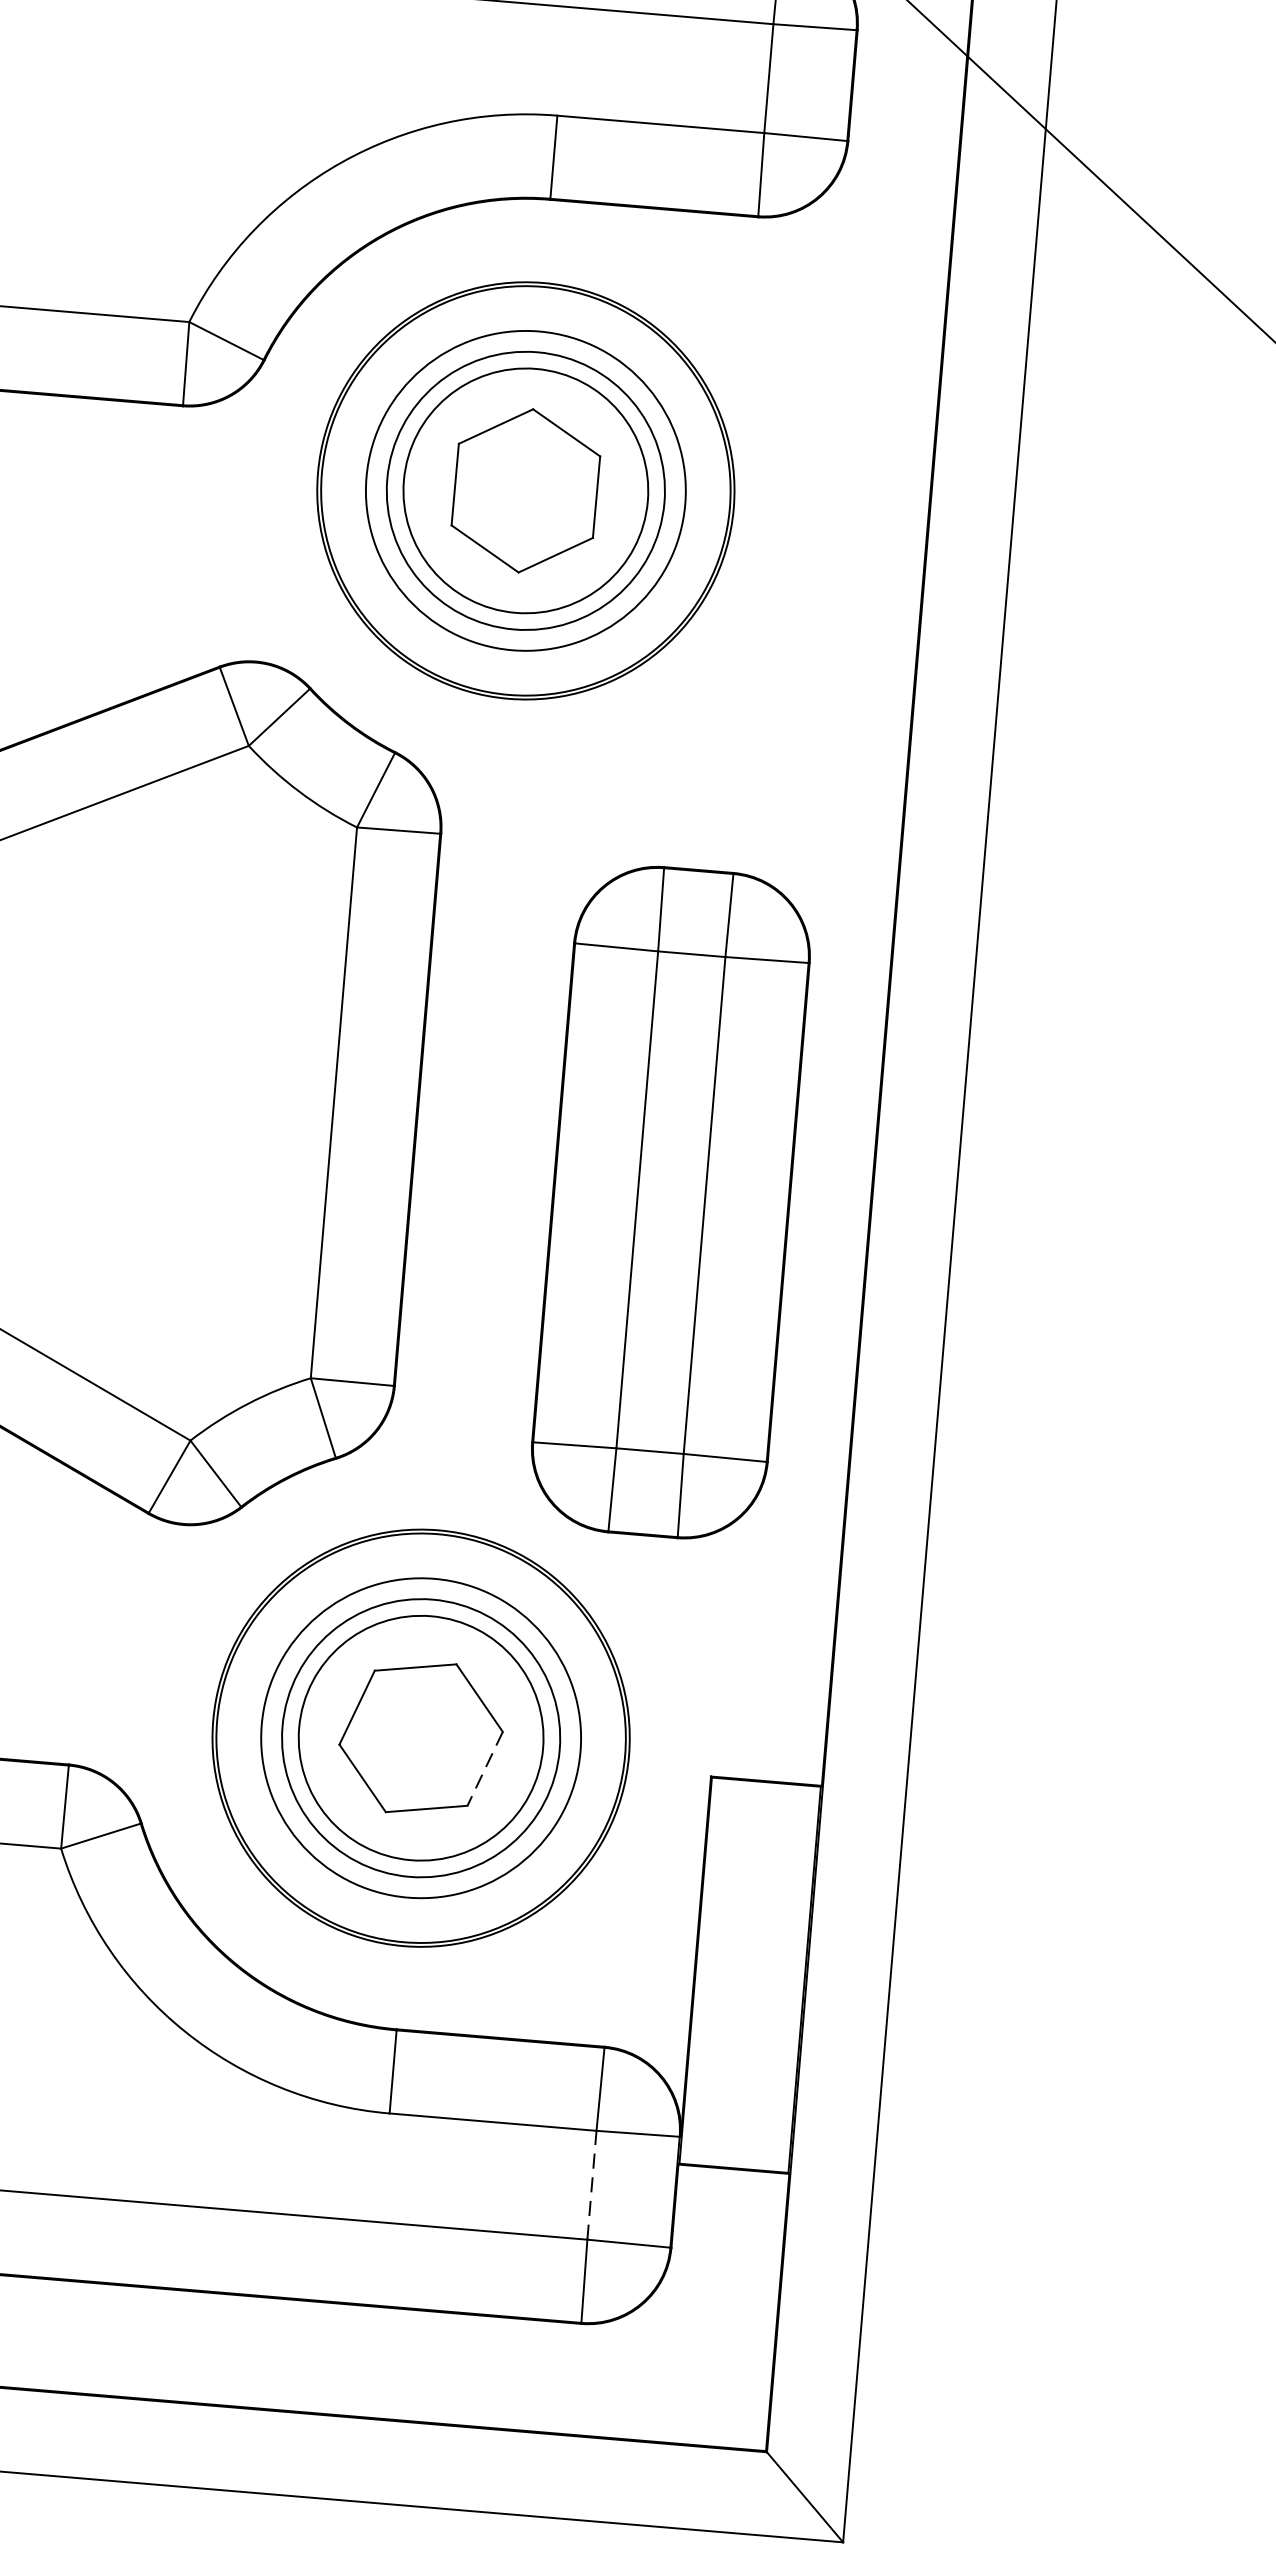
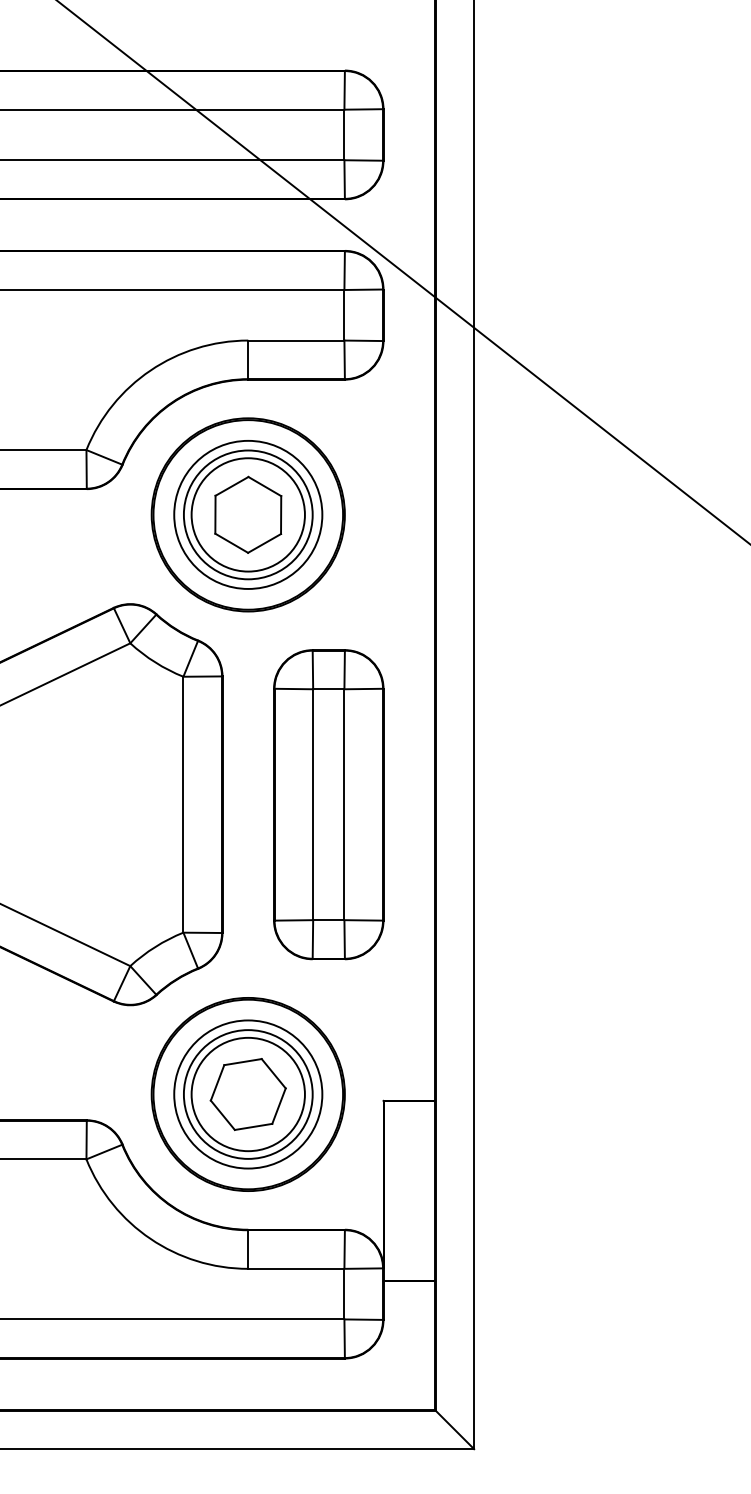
part: (670, 1202) -> (328, 804), moved
line: (486, 1769) -> (279, 1106), dashed -> solid
line: (592, 2183) -> (344, 1293), dashed -> solid

